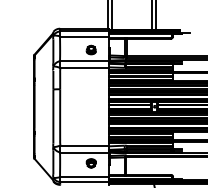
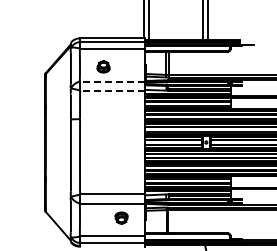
part: (91, 49) -> (103, 66), moved
line: (84, 61) -> (112, 81), solid -> dashed
line: (84, 67) -> (112, 90), solid -> dashed

